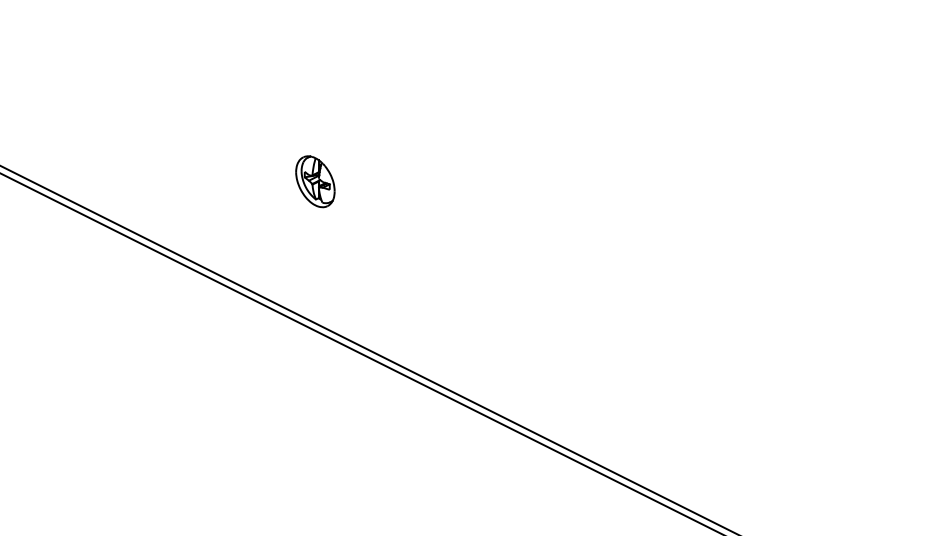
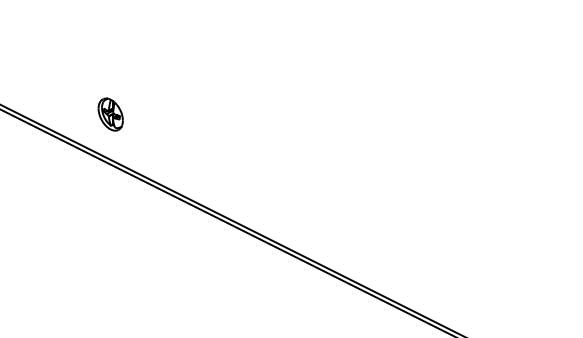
part: (315, 181) -> (110, 114), moved

